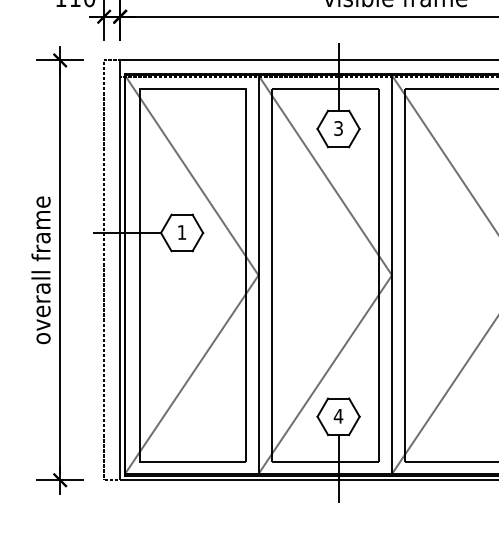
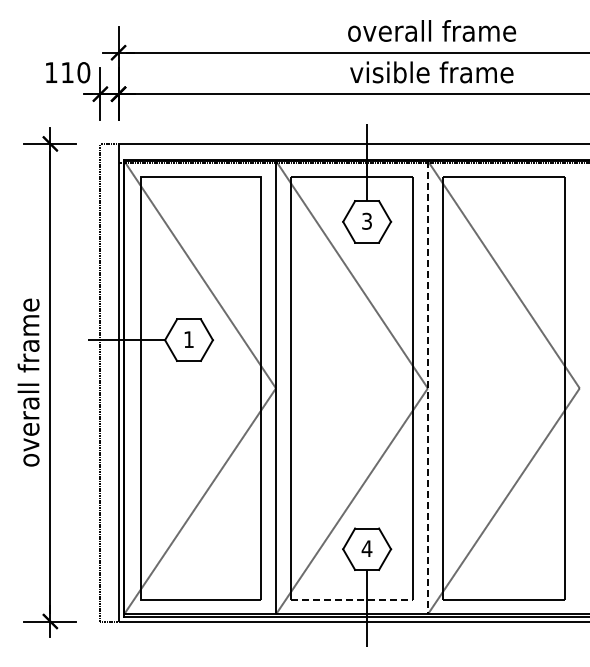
line: (391, 274) -> (427, 387), solid -> dashed
line: (325, 461) -> (352, 600), solid -> dashed

